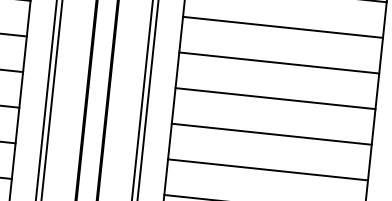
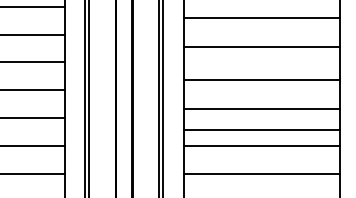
line: (282, 26) -> (261, 17), moved
line: (279, 62) -> (261, 46), moved
line: (275, 98) -> (261, 80), moved
line: (271, 134) -> (261, 109), moved
line: (267, 169) -> (261, 129), moved

